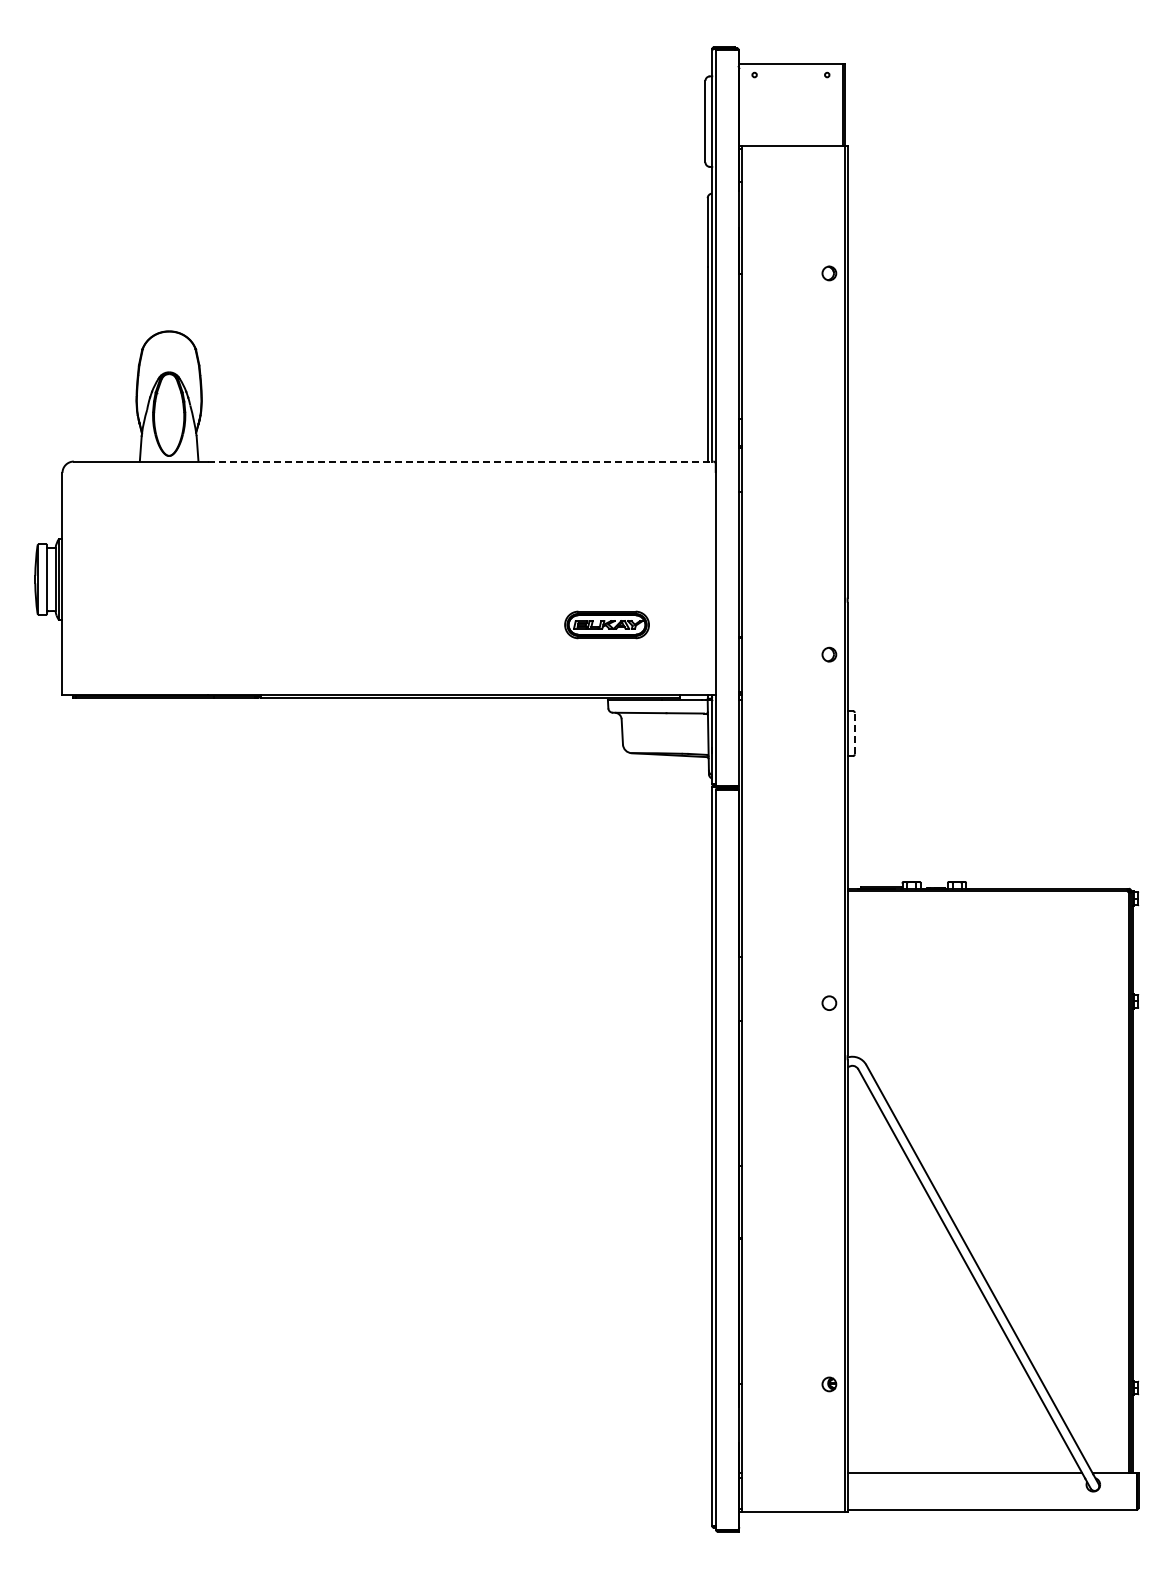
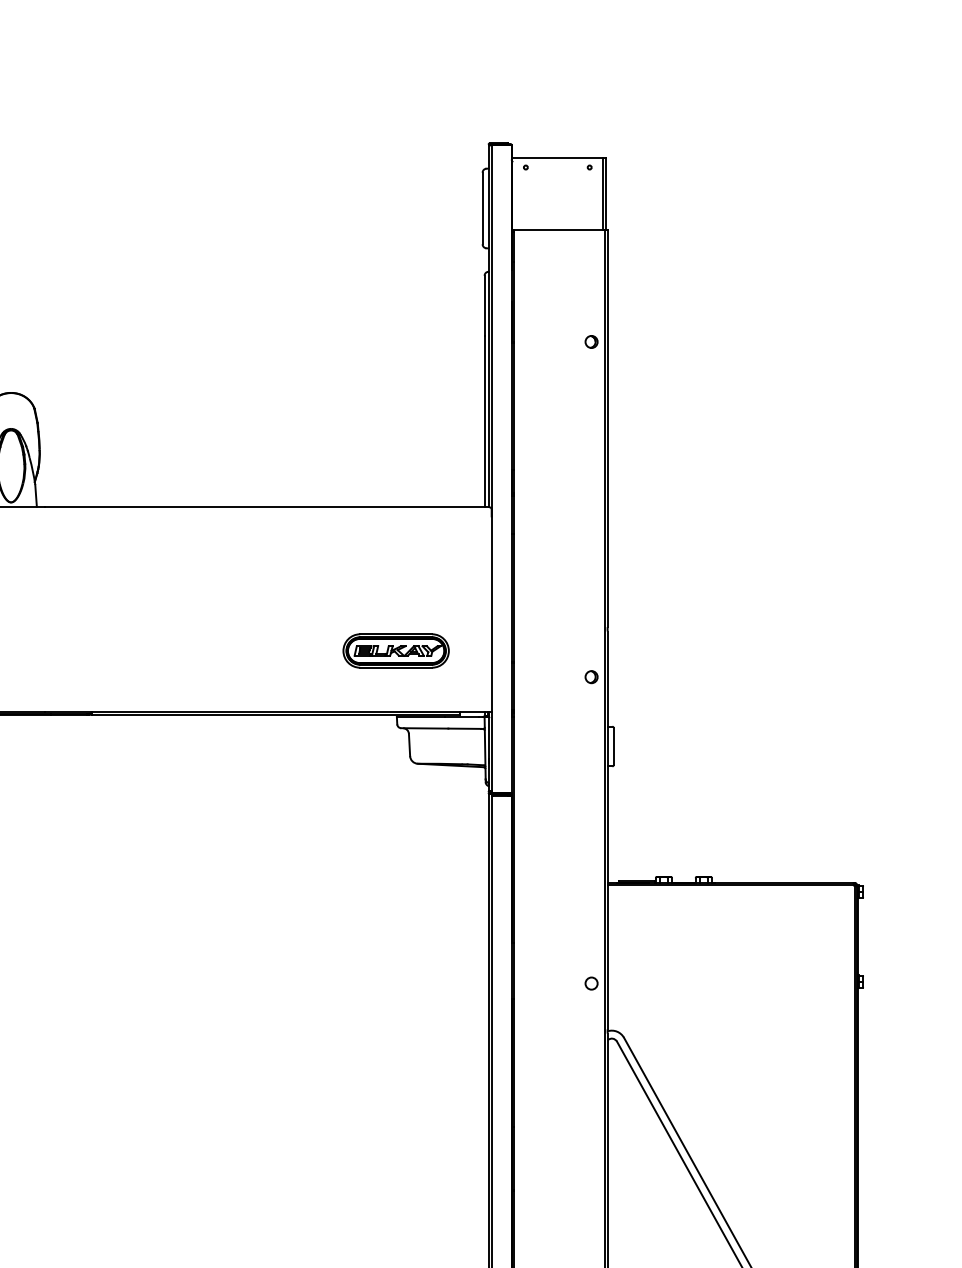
line: (460, 461) -> (267, 507), dashed -> solid
part: (606, 624) -> (395, 650), size x1.43
line: (854, 733) -> (613, 746), dashed -> solid

